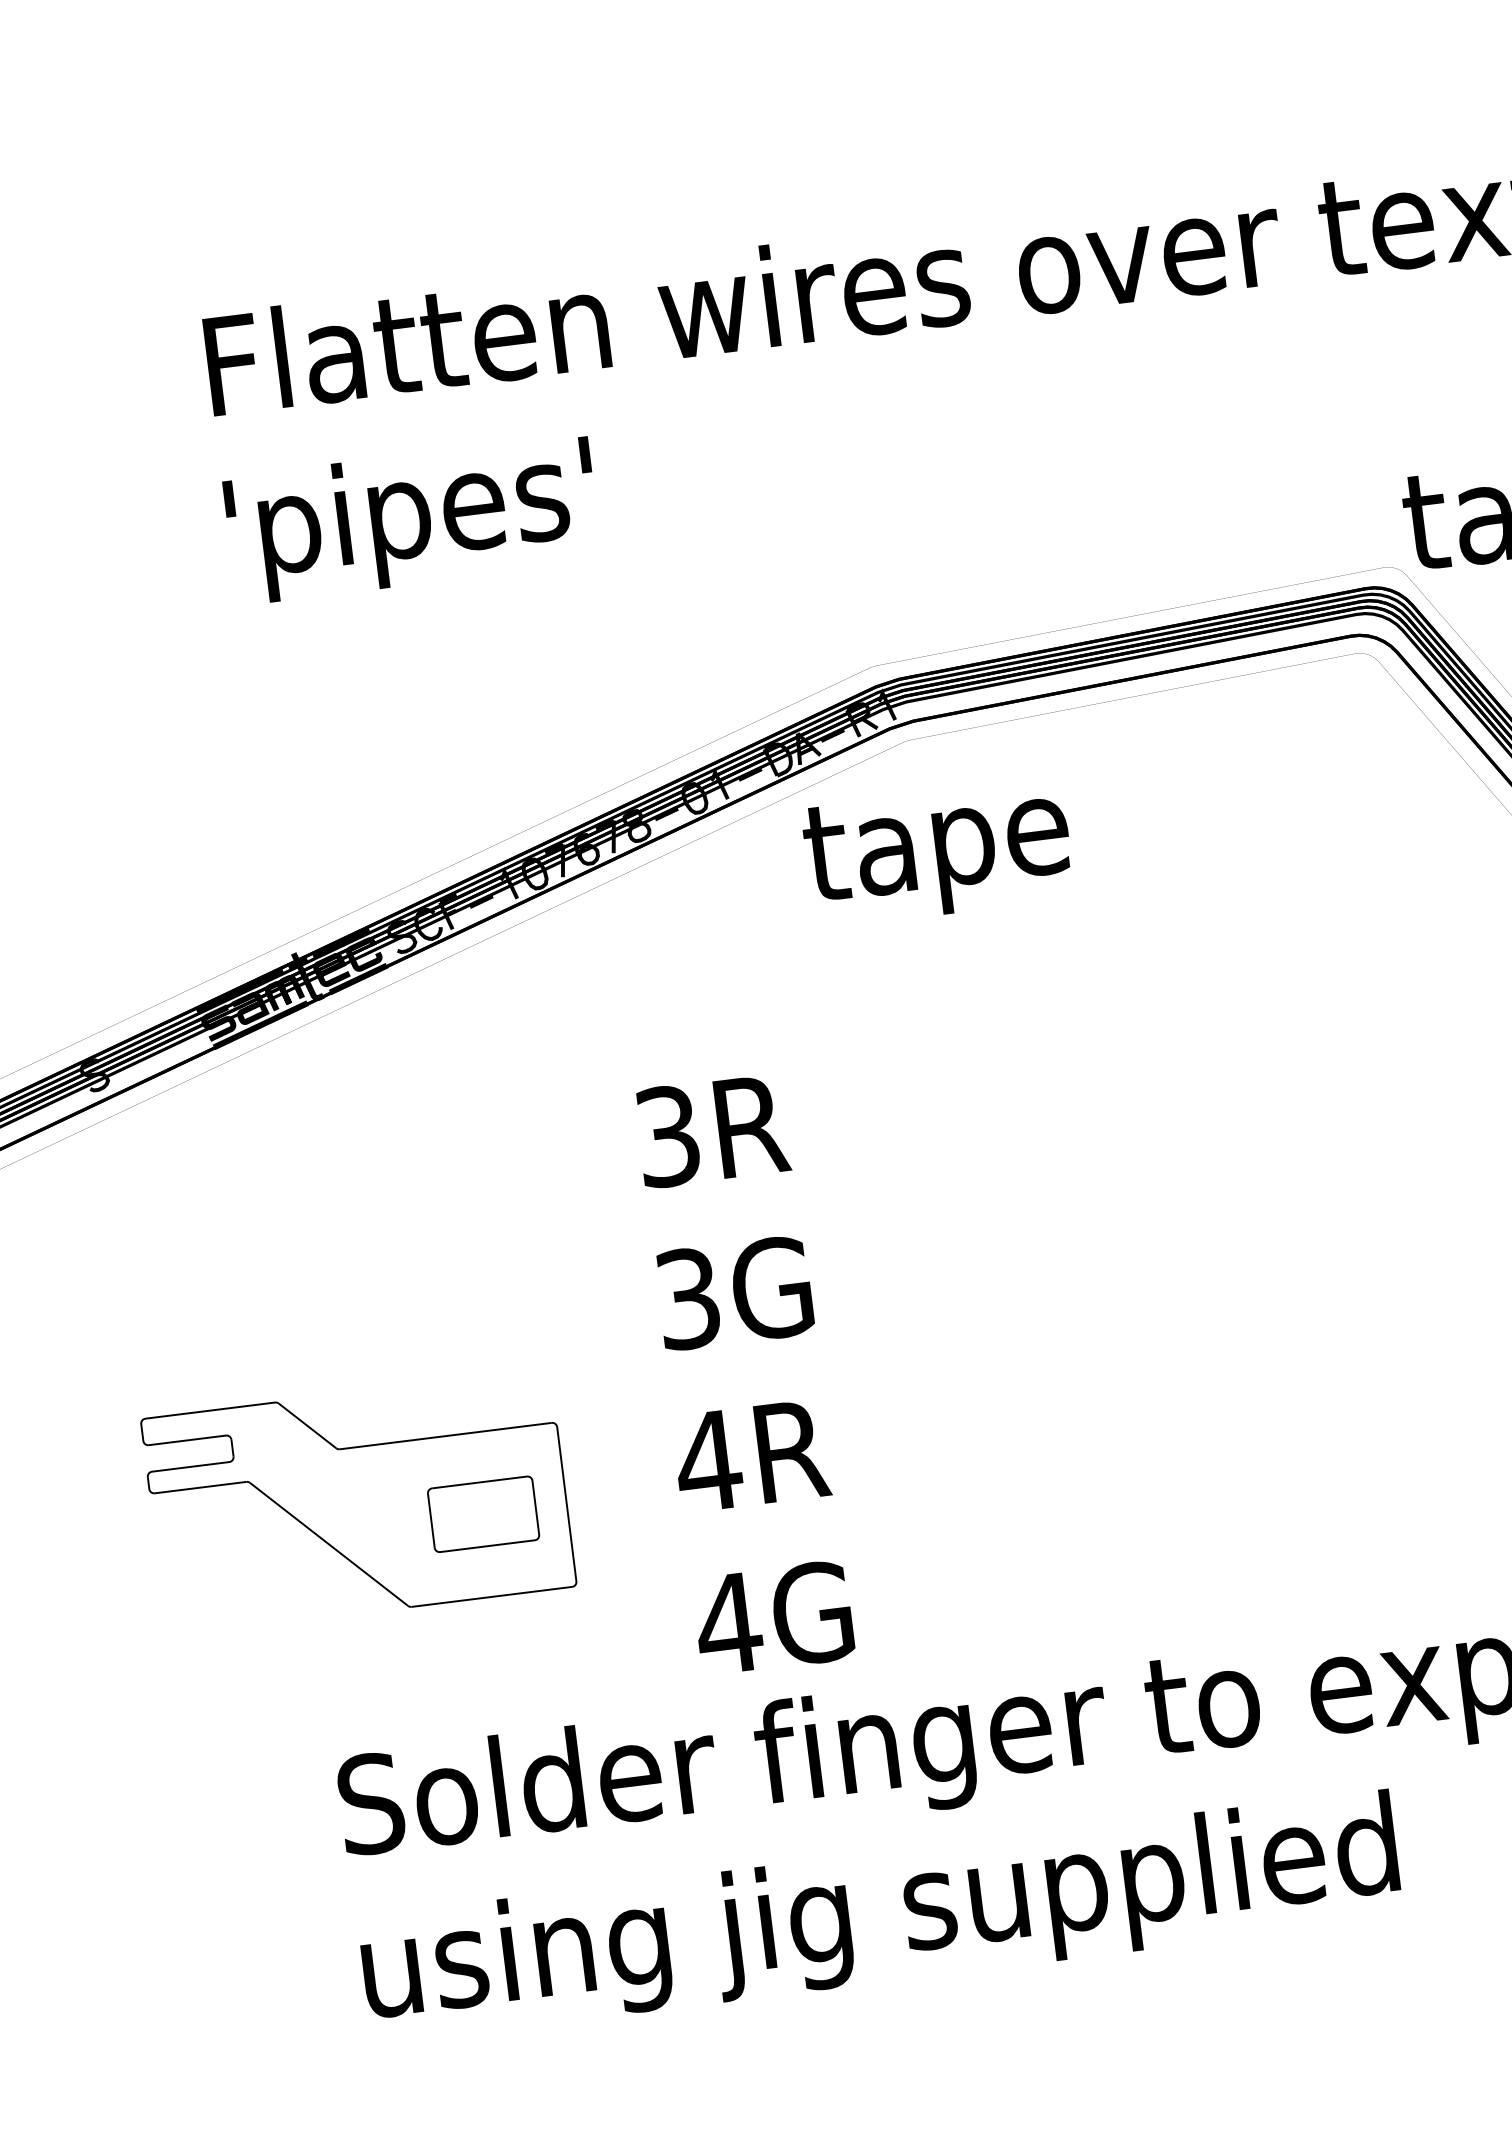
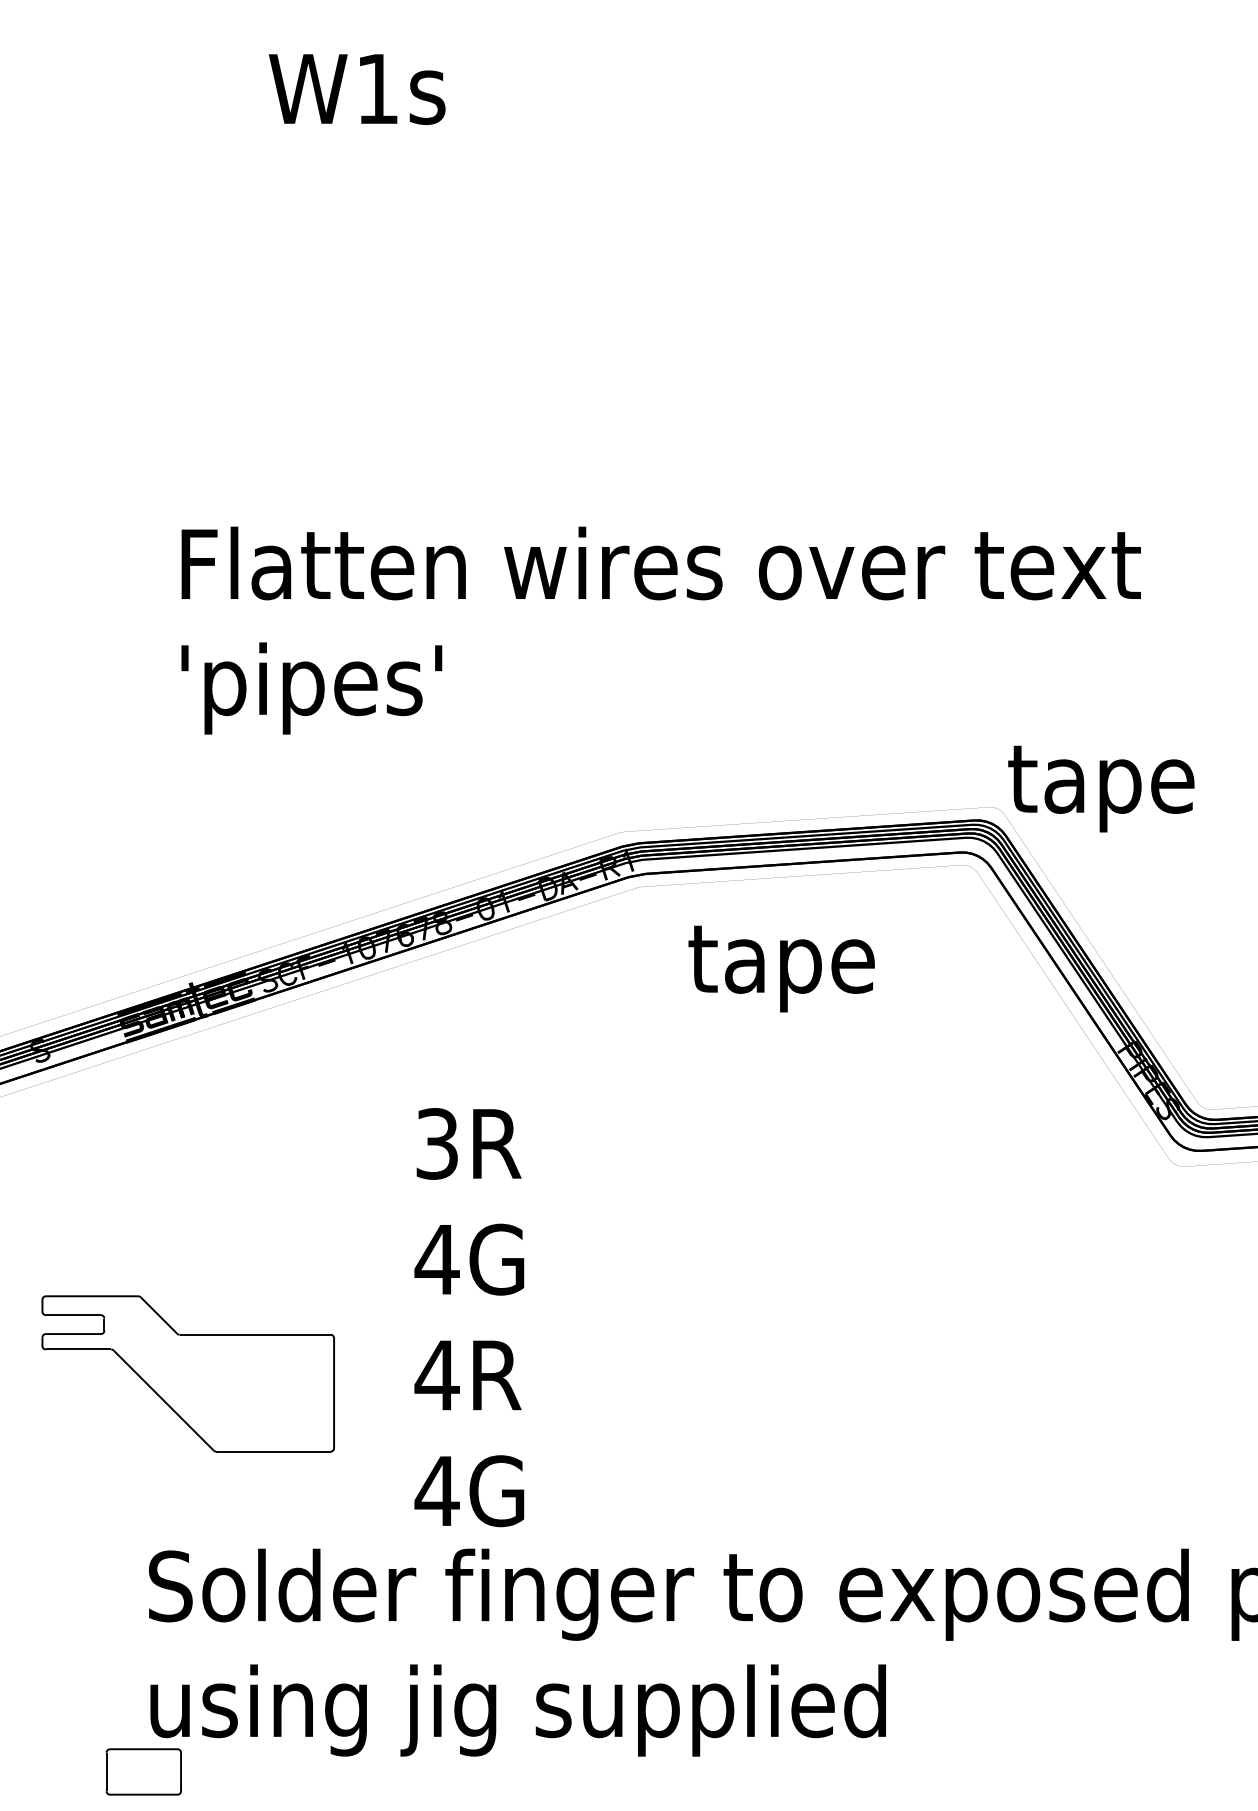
text: (937, 852) -> (781, 968), moved
text: (687, 1298) -> (436, 1259), 3G -> 4G
part: (483, 1513) -> (143, 1771), moved

